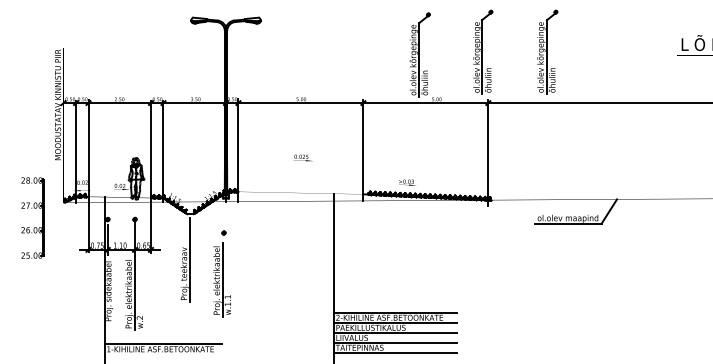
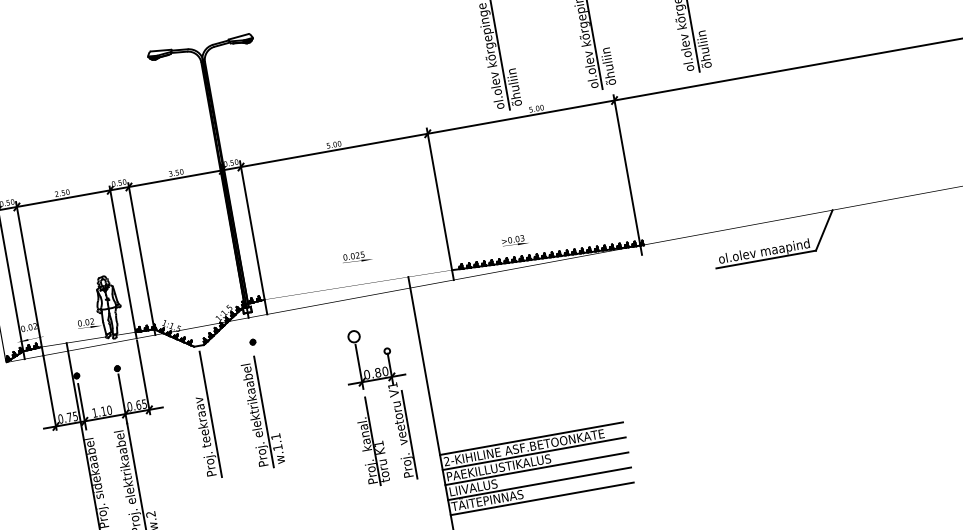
text: (302, 157) -> (355, 256), moved
part: (308, 269) -> (390, 397), added
part: (221, 273) -> (260, 403), moved

